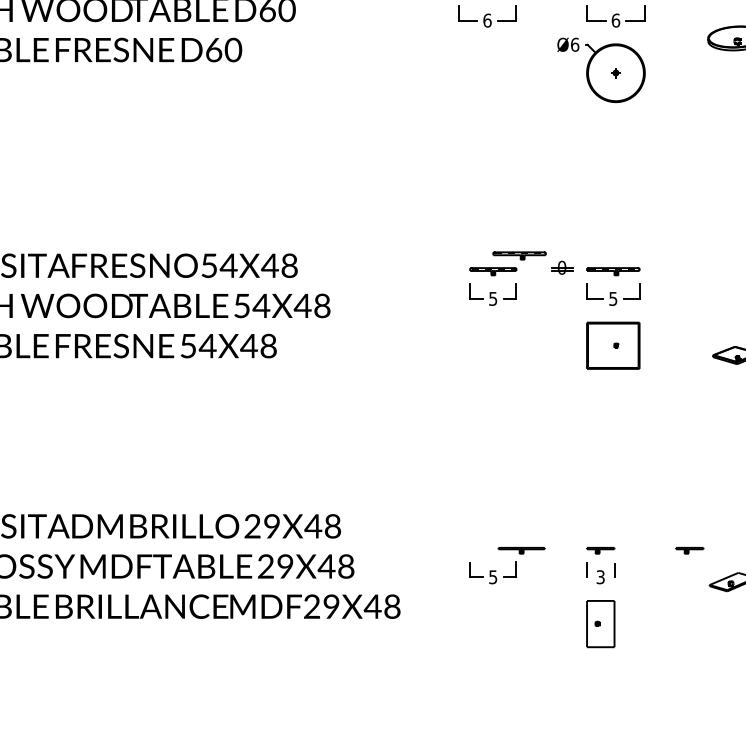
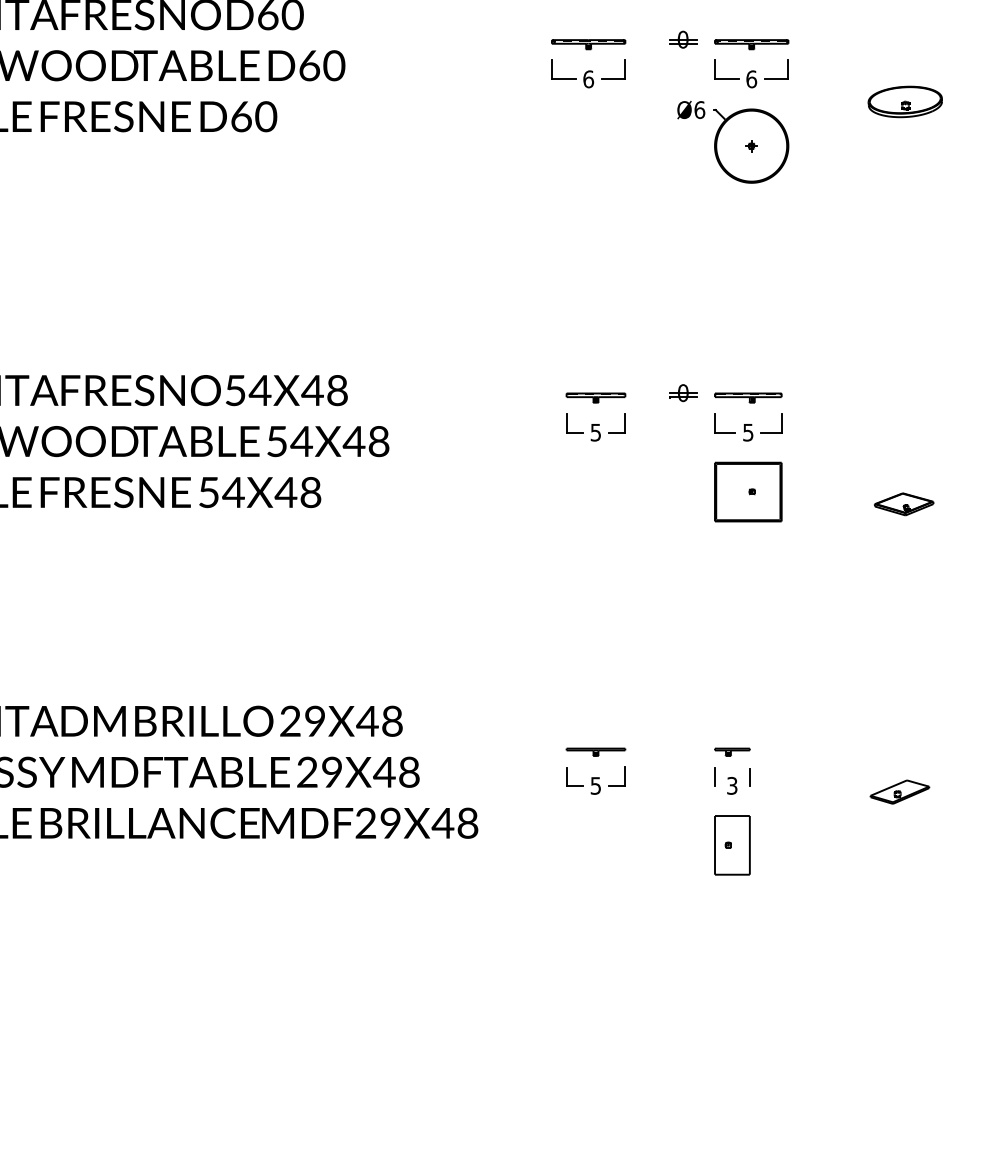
part: (519, 255) -> (629, 377), removed
part: (521, 550) -> (595, 751), moved
part: (689, 550) -> (845, 751), removed

